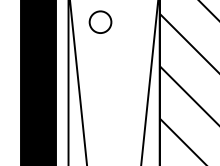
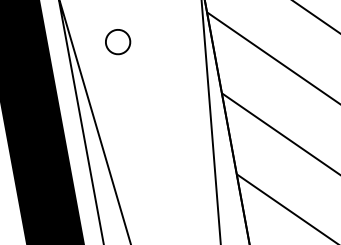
circle: (100, 21) -> (117, 41), size x0.71

